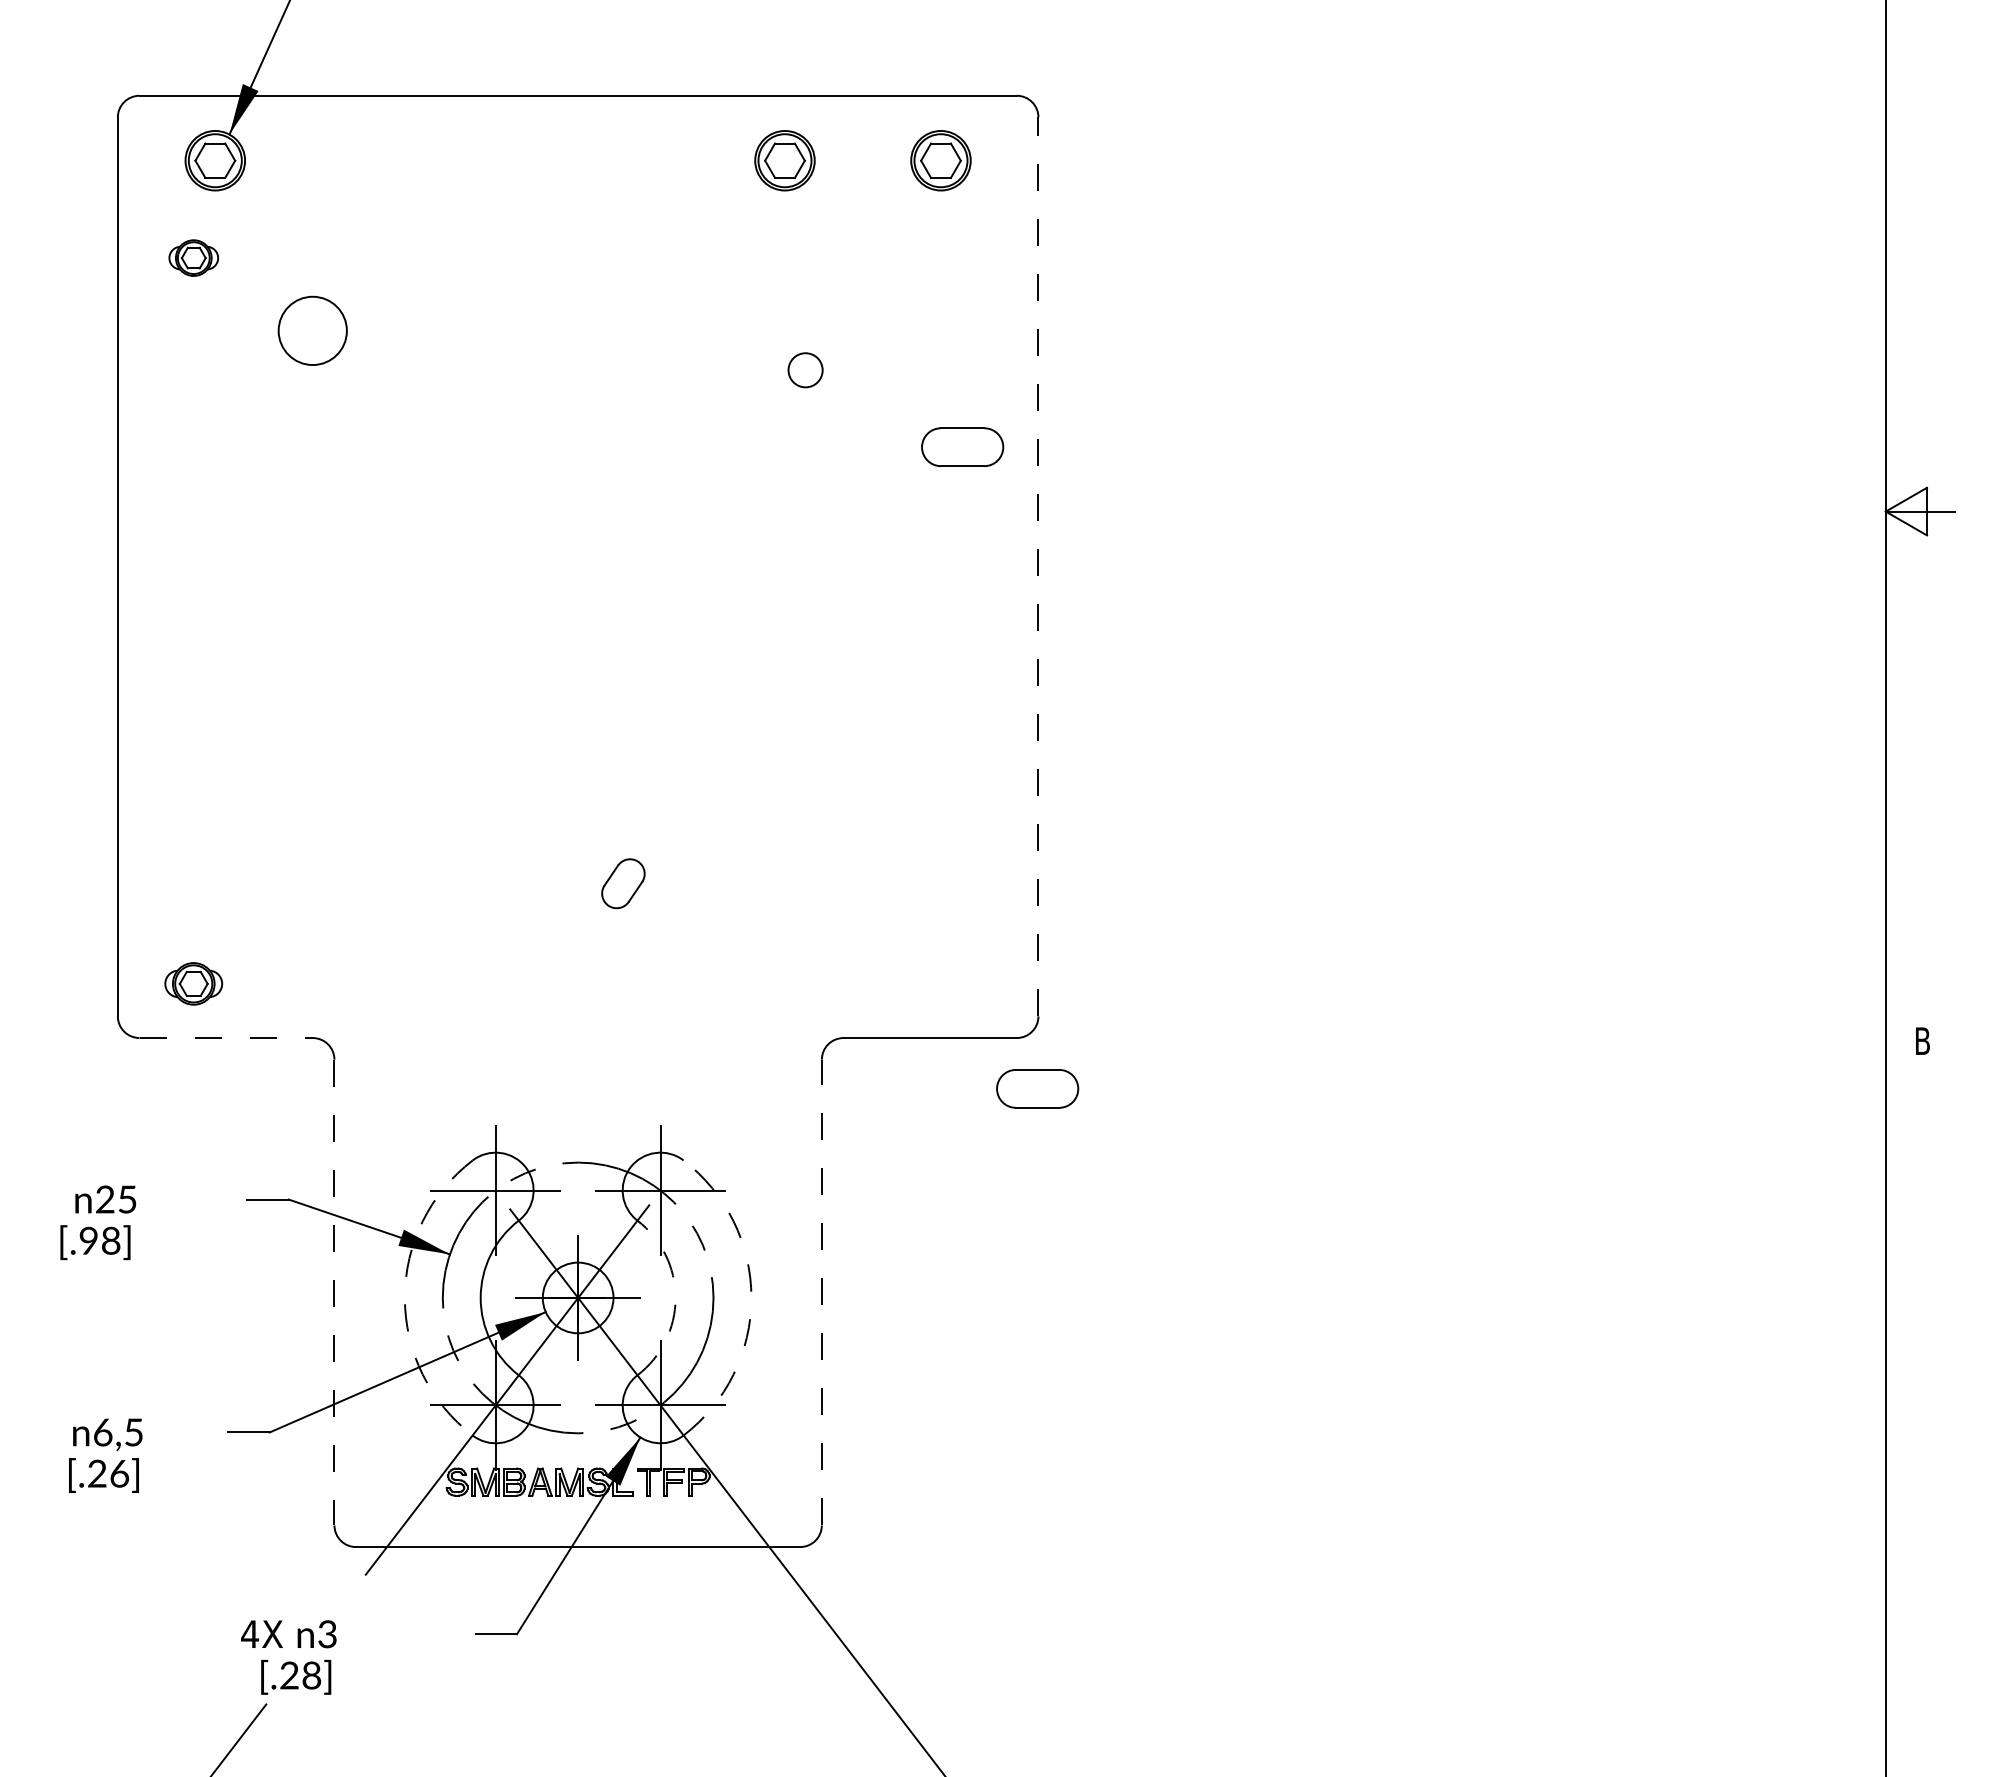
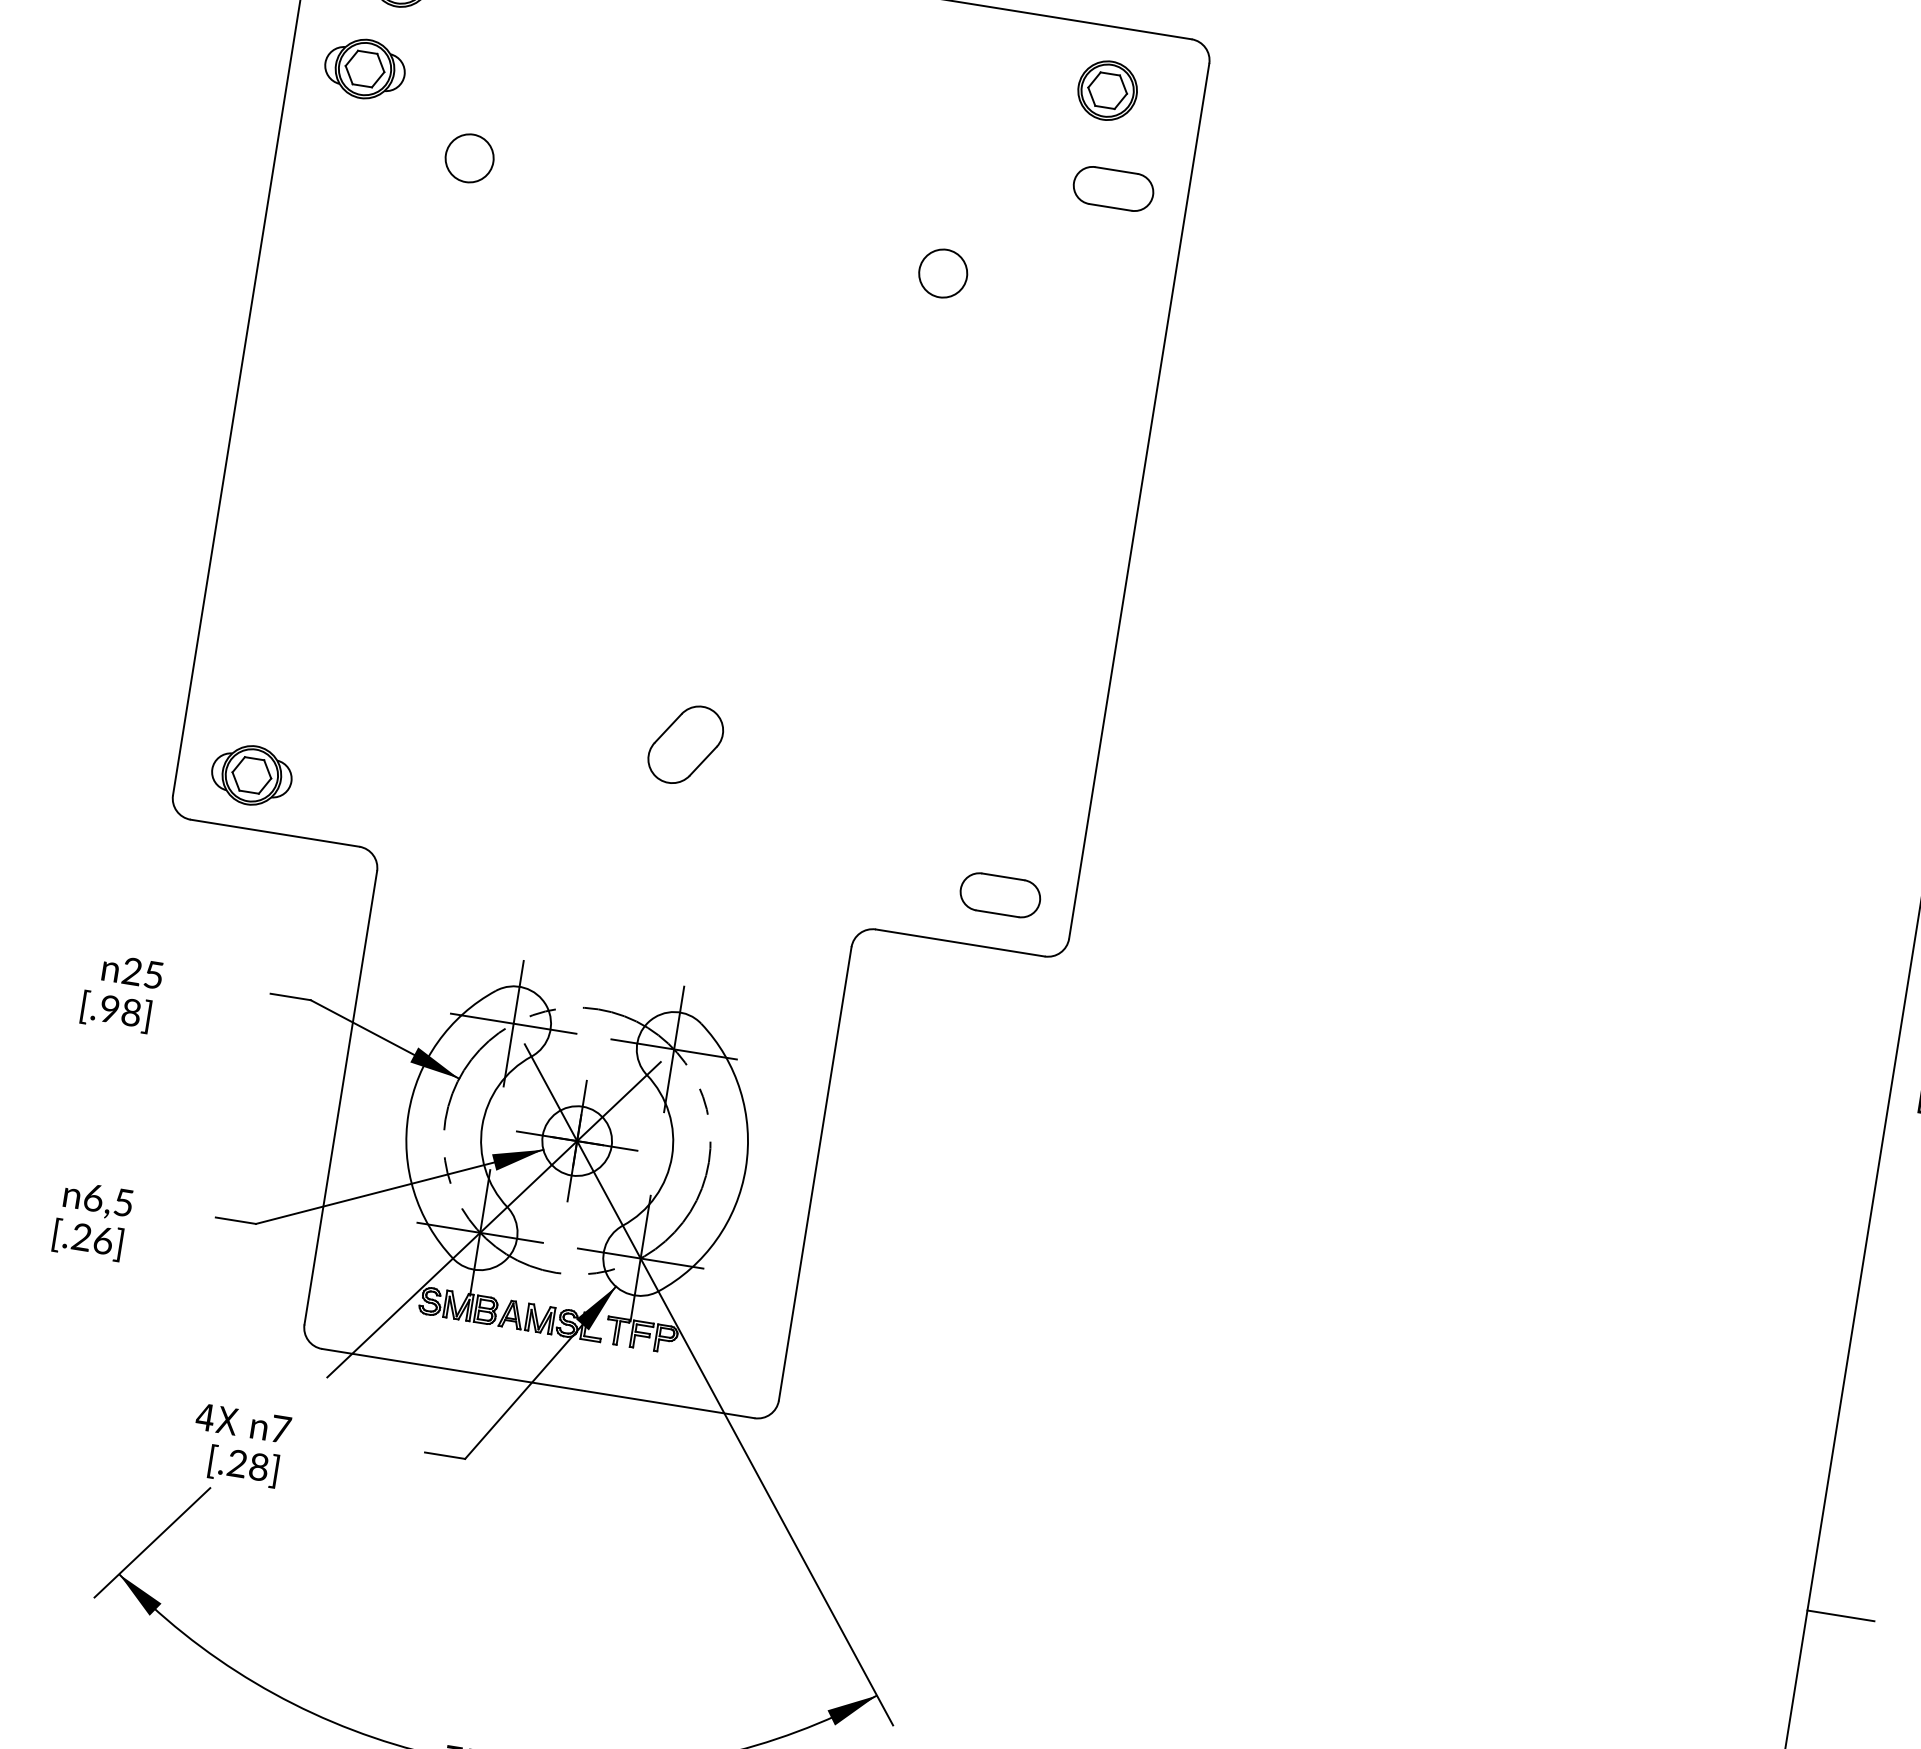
part: (784, 160) -> (955, 66), removed
part: (193, 257) -> (364, 68), size x1.67
circle: (312, 330) -> (469, 157), size x0.71
circle: (805, 369) -> (943, 272), size x1.43
part: (962, 446) -> (1113, 188), moved
line: (1038, 566) -> (1139, 500), dashed -> solid
part: (623, 883) -> (685, 744), size x1.67
part: (193, 983) -> (251, 775), size x1.43
line: (226, 1038) -> (275, 833), dashed -> solid
part: (1037, 1088) -> (1000, 894), moved
line: (334, 1292) -> (340, 1097), dashed -> solid
line: (821, 1292) -> (814, 1173), dashed -> solid
arc: (404, 1297) -> (408, 1113), dashed -> solid
arc: (675, 1297) -> (672, 1155), dashed -> solid
arc: (751, 1297) -> (745, 1167), dashed -> solid
line: (1919, 1570) -> (1840, 1615), added
text: (327, 1634) -> (280, 1429), 3 -> 7

